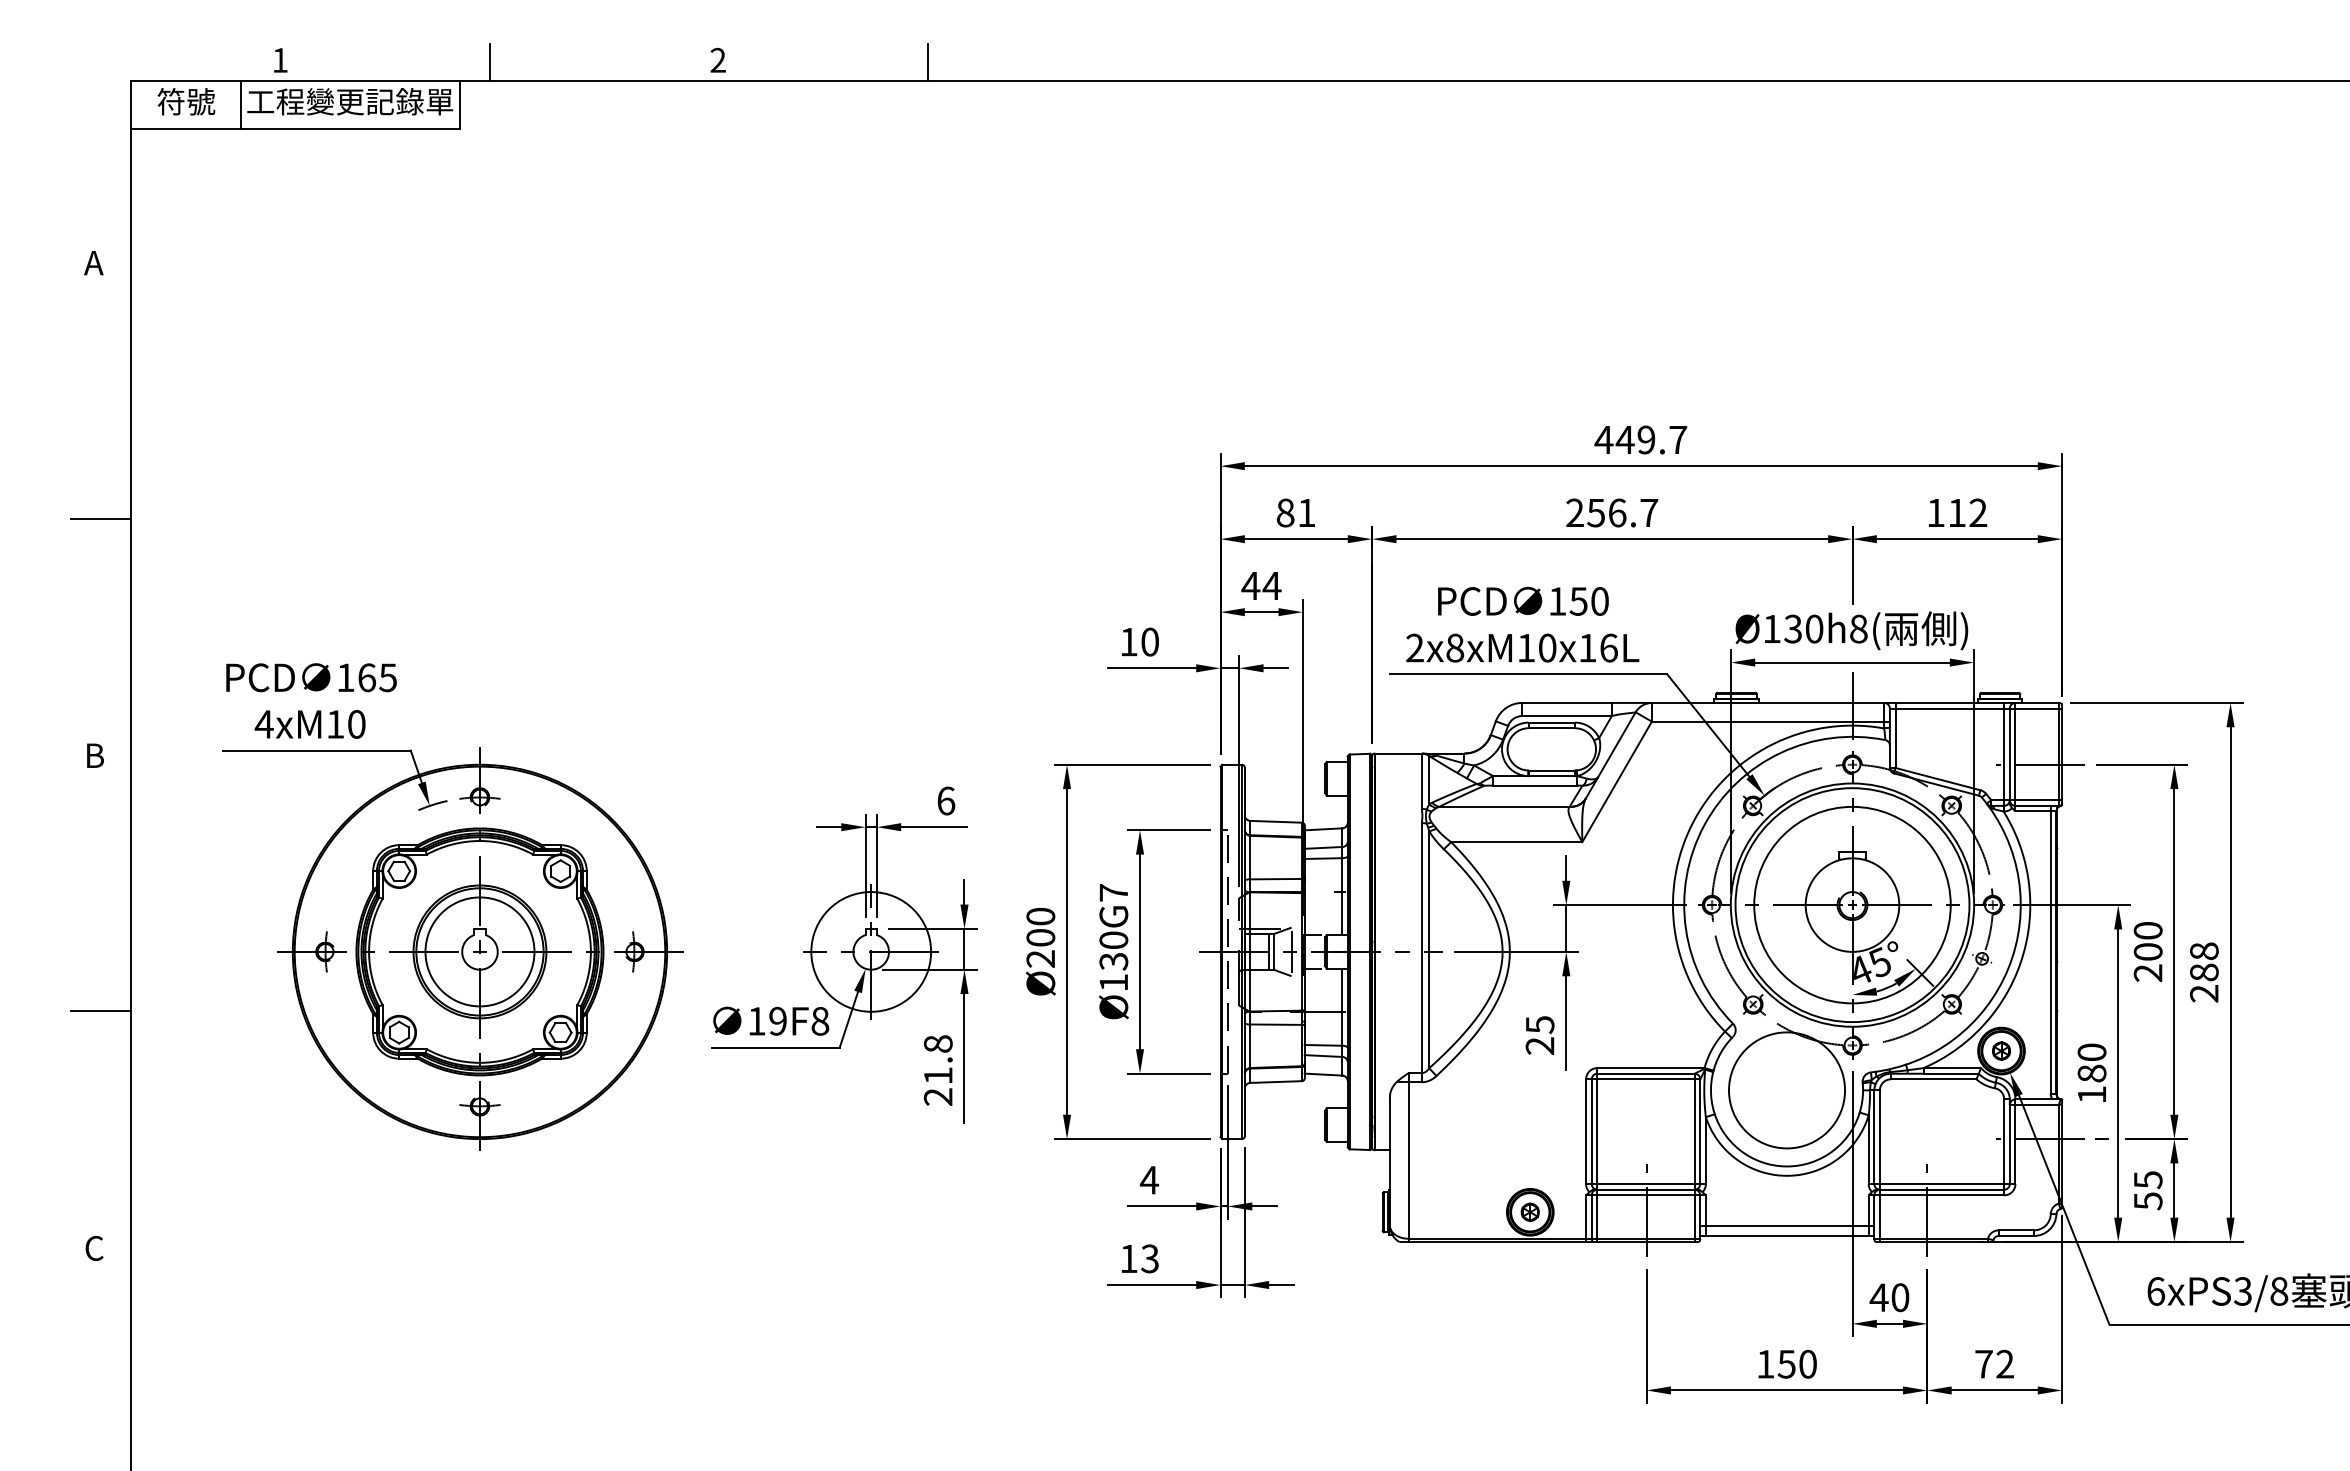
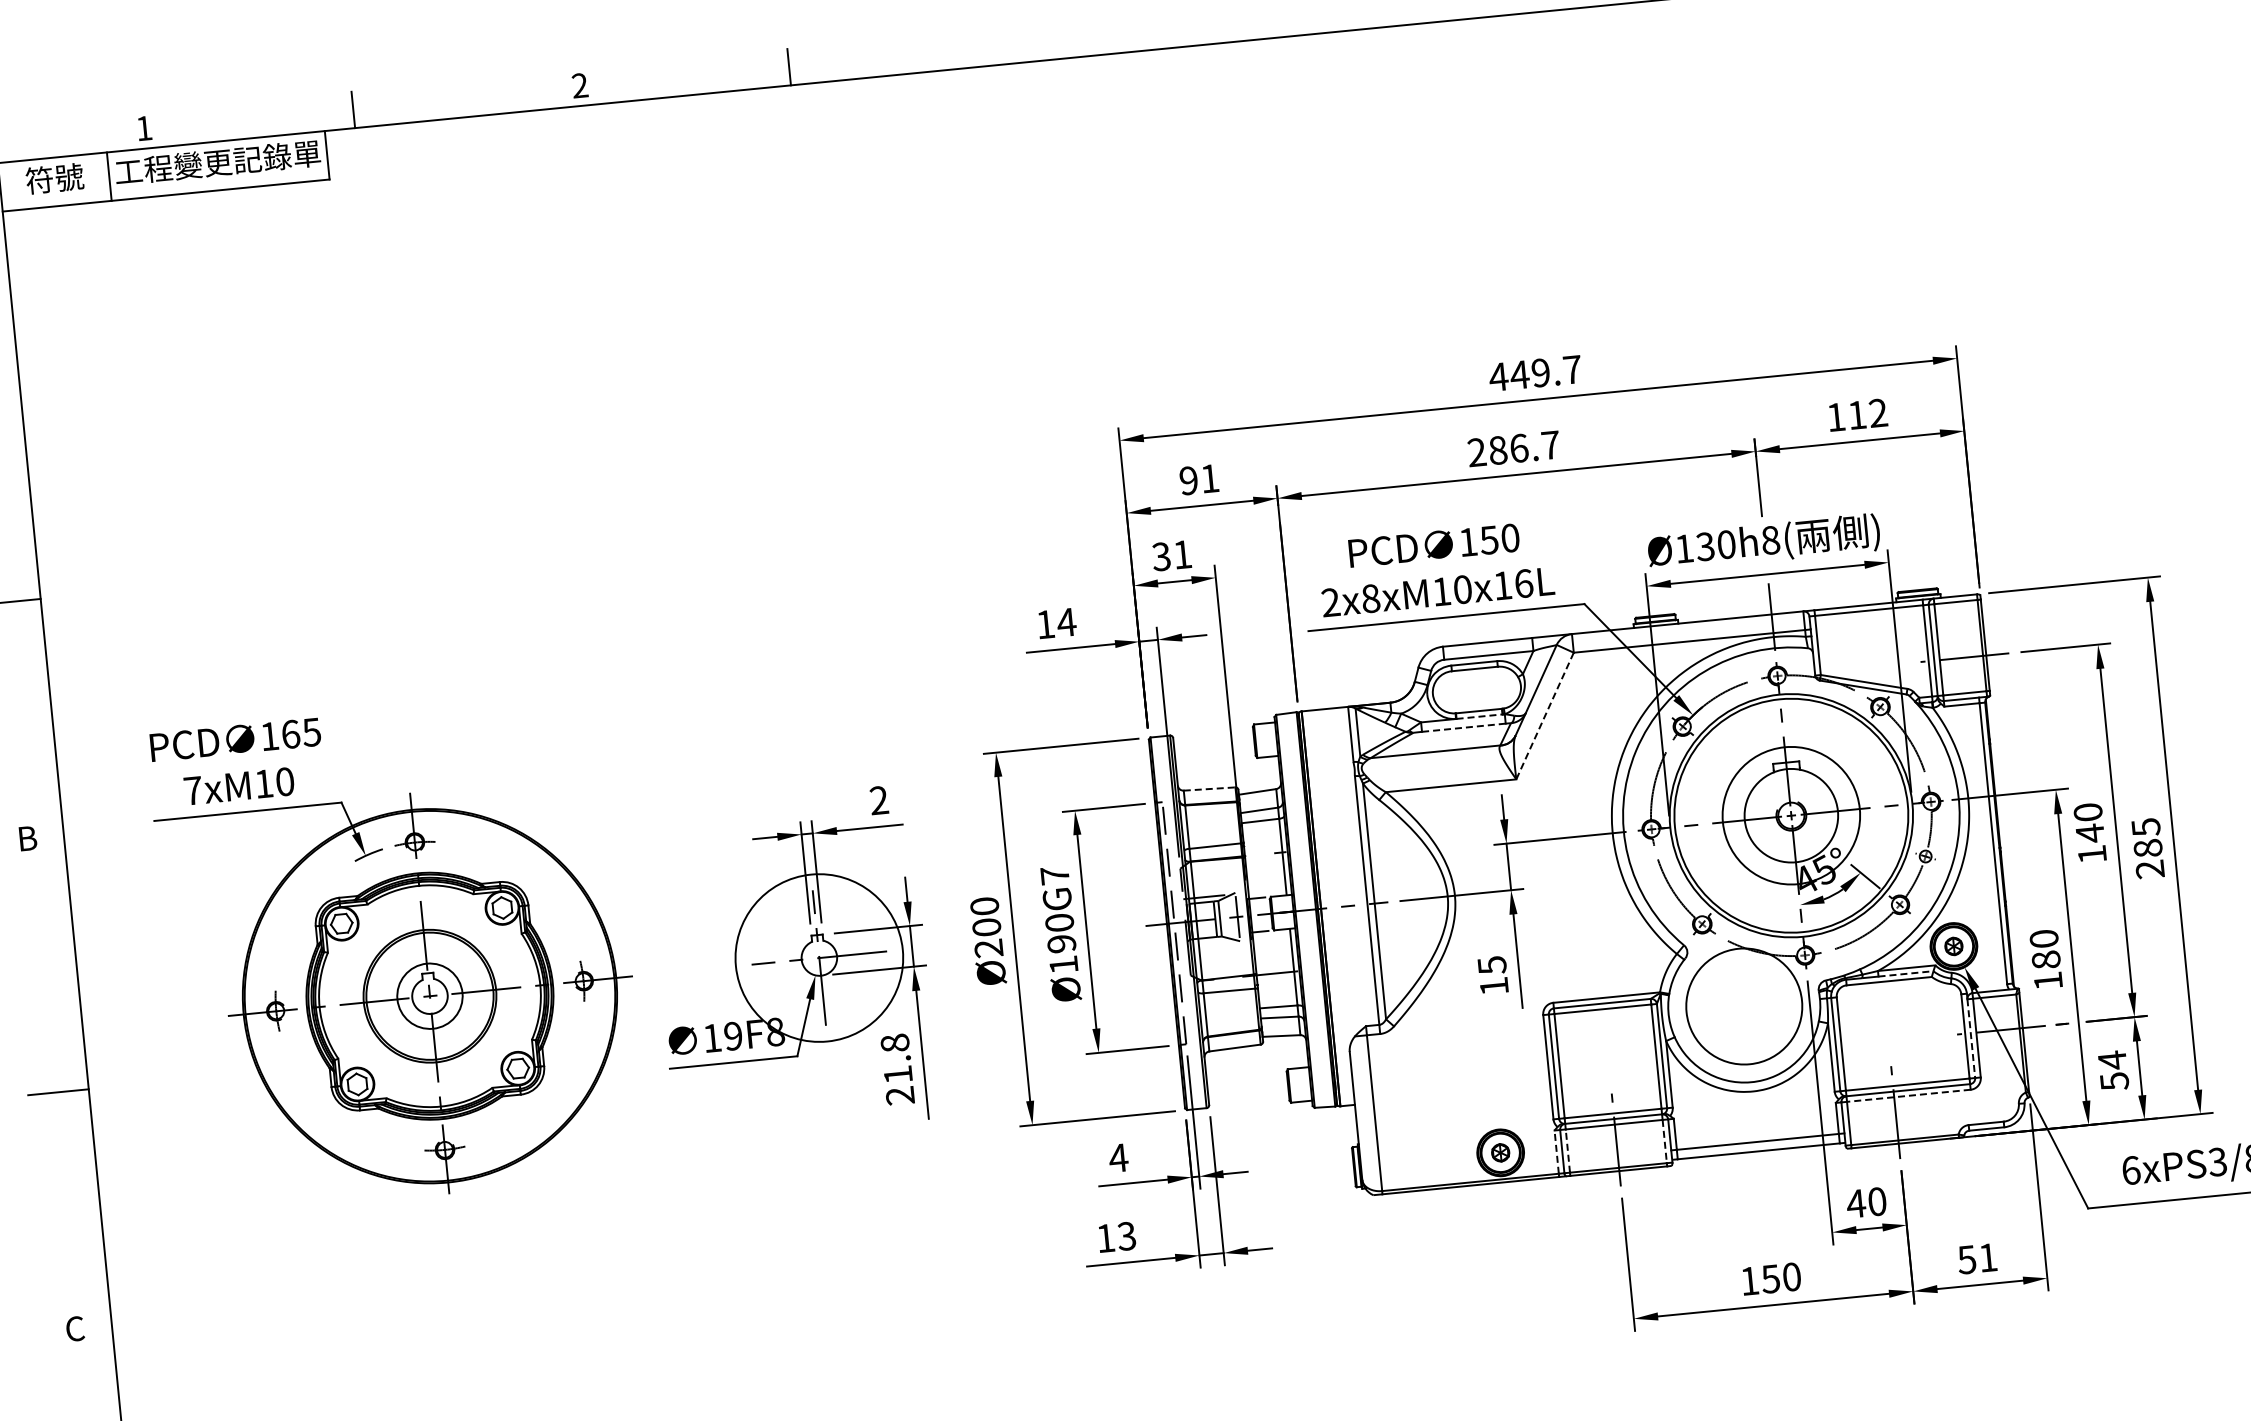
text: (1285, 512) -> (1188, 480), 81 -> 91
text: (1596, 512) -> (1498, 449), 256.7 -> 286.7
text: (1261, 585) -> (1172, 555), 44 -> 31
text: (1149, 641) -> (1066, 621), 10 -> 14
text: (263, 724) -> (192, 791), 4xM10 -> 7xM10
line: (1552, 776) -> (1480, 716), solid -> dashed
line: (1617, 781) -> (1545, 715), solid -> dashed
line: (1534, 785) -> (1463, 727), solid -> dashed
text: (946, 800) -> (879, 800), 6 -> 2
line: (1276, 821) -> (1209, 788), solid -> dashed
circle: (1852, 904) -> (1791, 815), size x0.7
circle: (479, 951) -> (429, 995), size x0.6
circle: (871, 951) -> (819, 957), size x1.4
text: (2204, 951) -> (2146, 827), 288 -> 285
text: (1113, 961) -> (1061, 943), Ø130G7 -> Ø190G7
text: (2147, 961) -> (2090, 843), 200 -> 140
text: (1539, 1045) -> (1493, 985), 25 -> 15
line: (1951, 1073) -> (1906, 973), solid -> dashed
line: (2009, 1144) -> (1970, 1038), solid -> dashed
text: (2148, 1179) -> (2112, 1059), 55 -> 54
line: (1941, 1195) -> (1908, 1096), solid -> dashed
line: (1586, 1217) -> (1557, 1152), solid -> dashed
line: (1597, 1217) -> (1568, 1151), solid -> dashed
line: (1694, 1217) -> (1664, 1142), solid -> dashed
text: (1993, 1363) -> (1976, 1258), 72 -> 51

